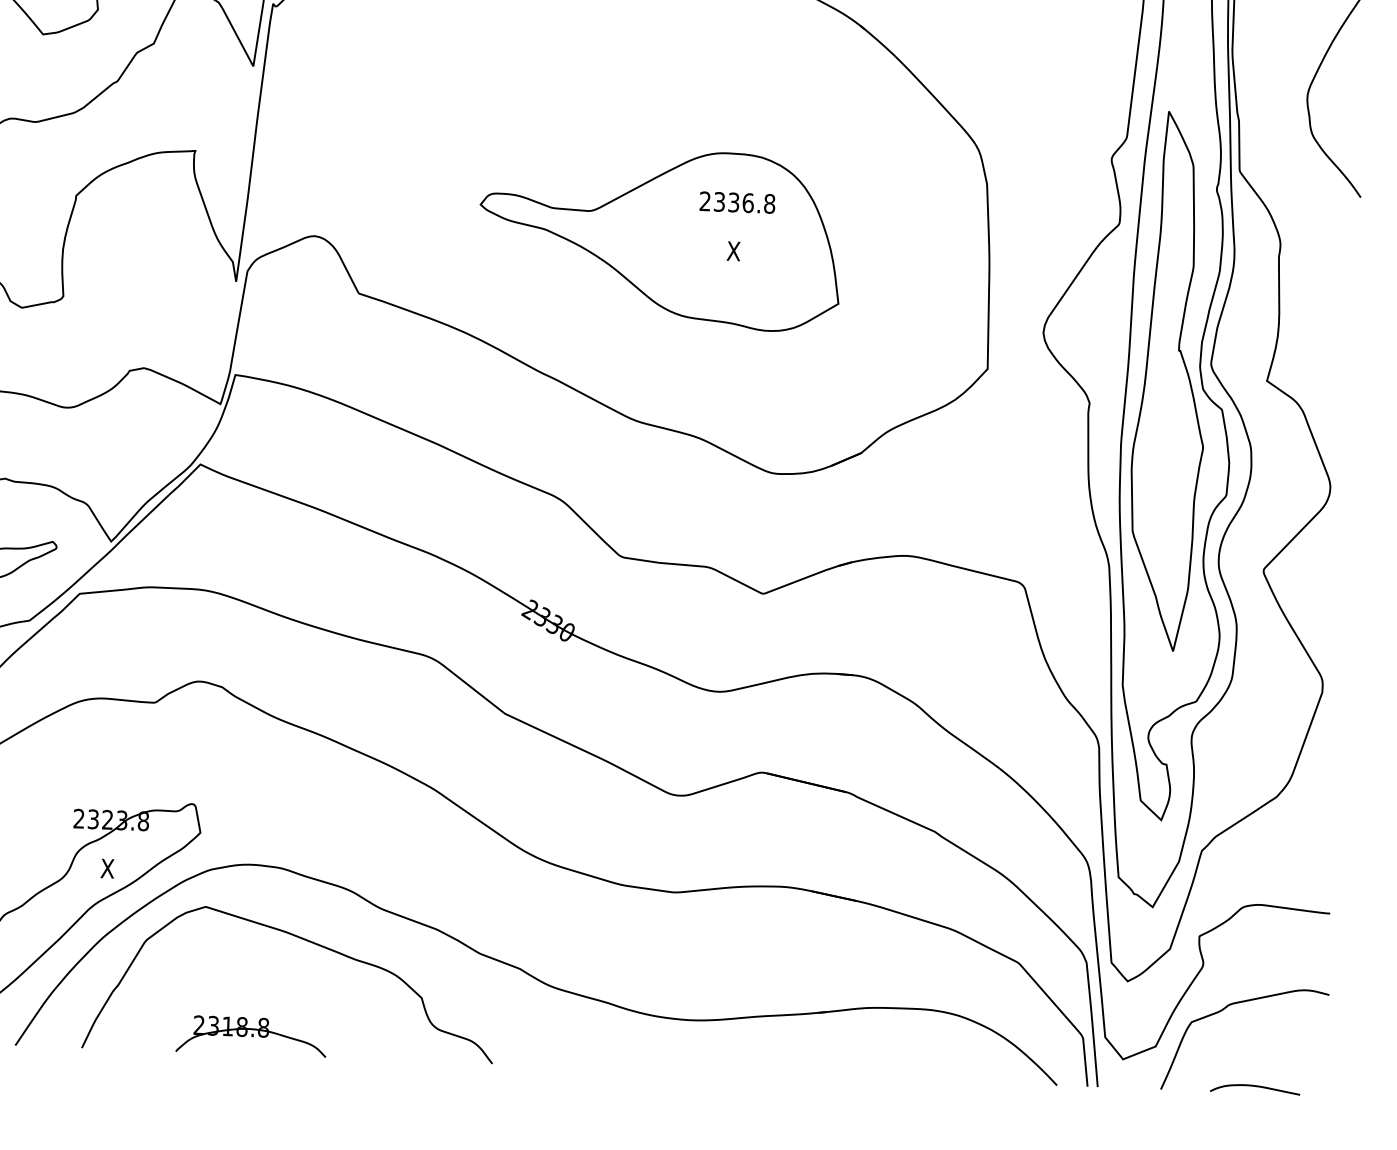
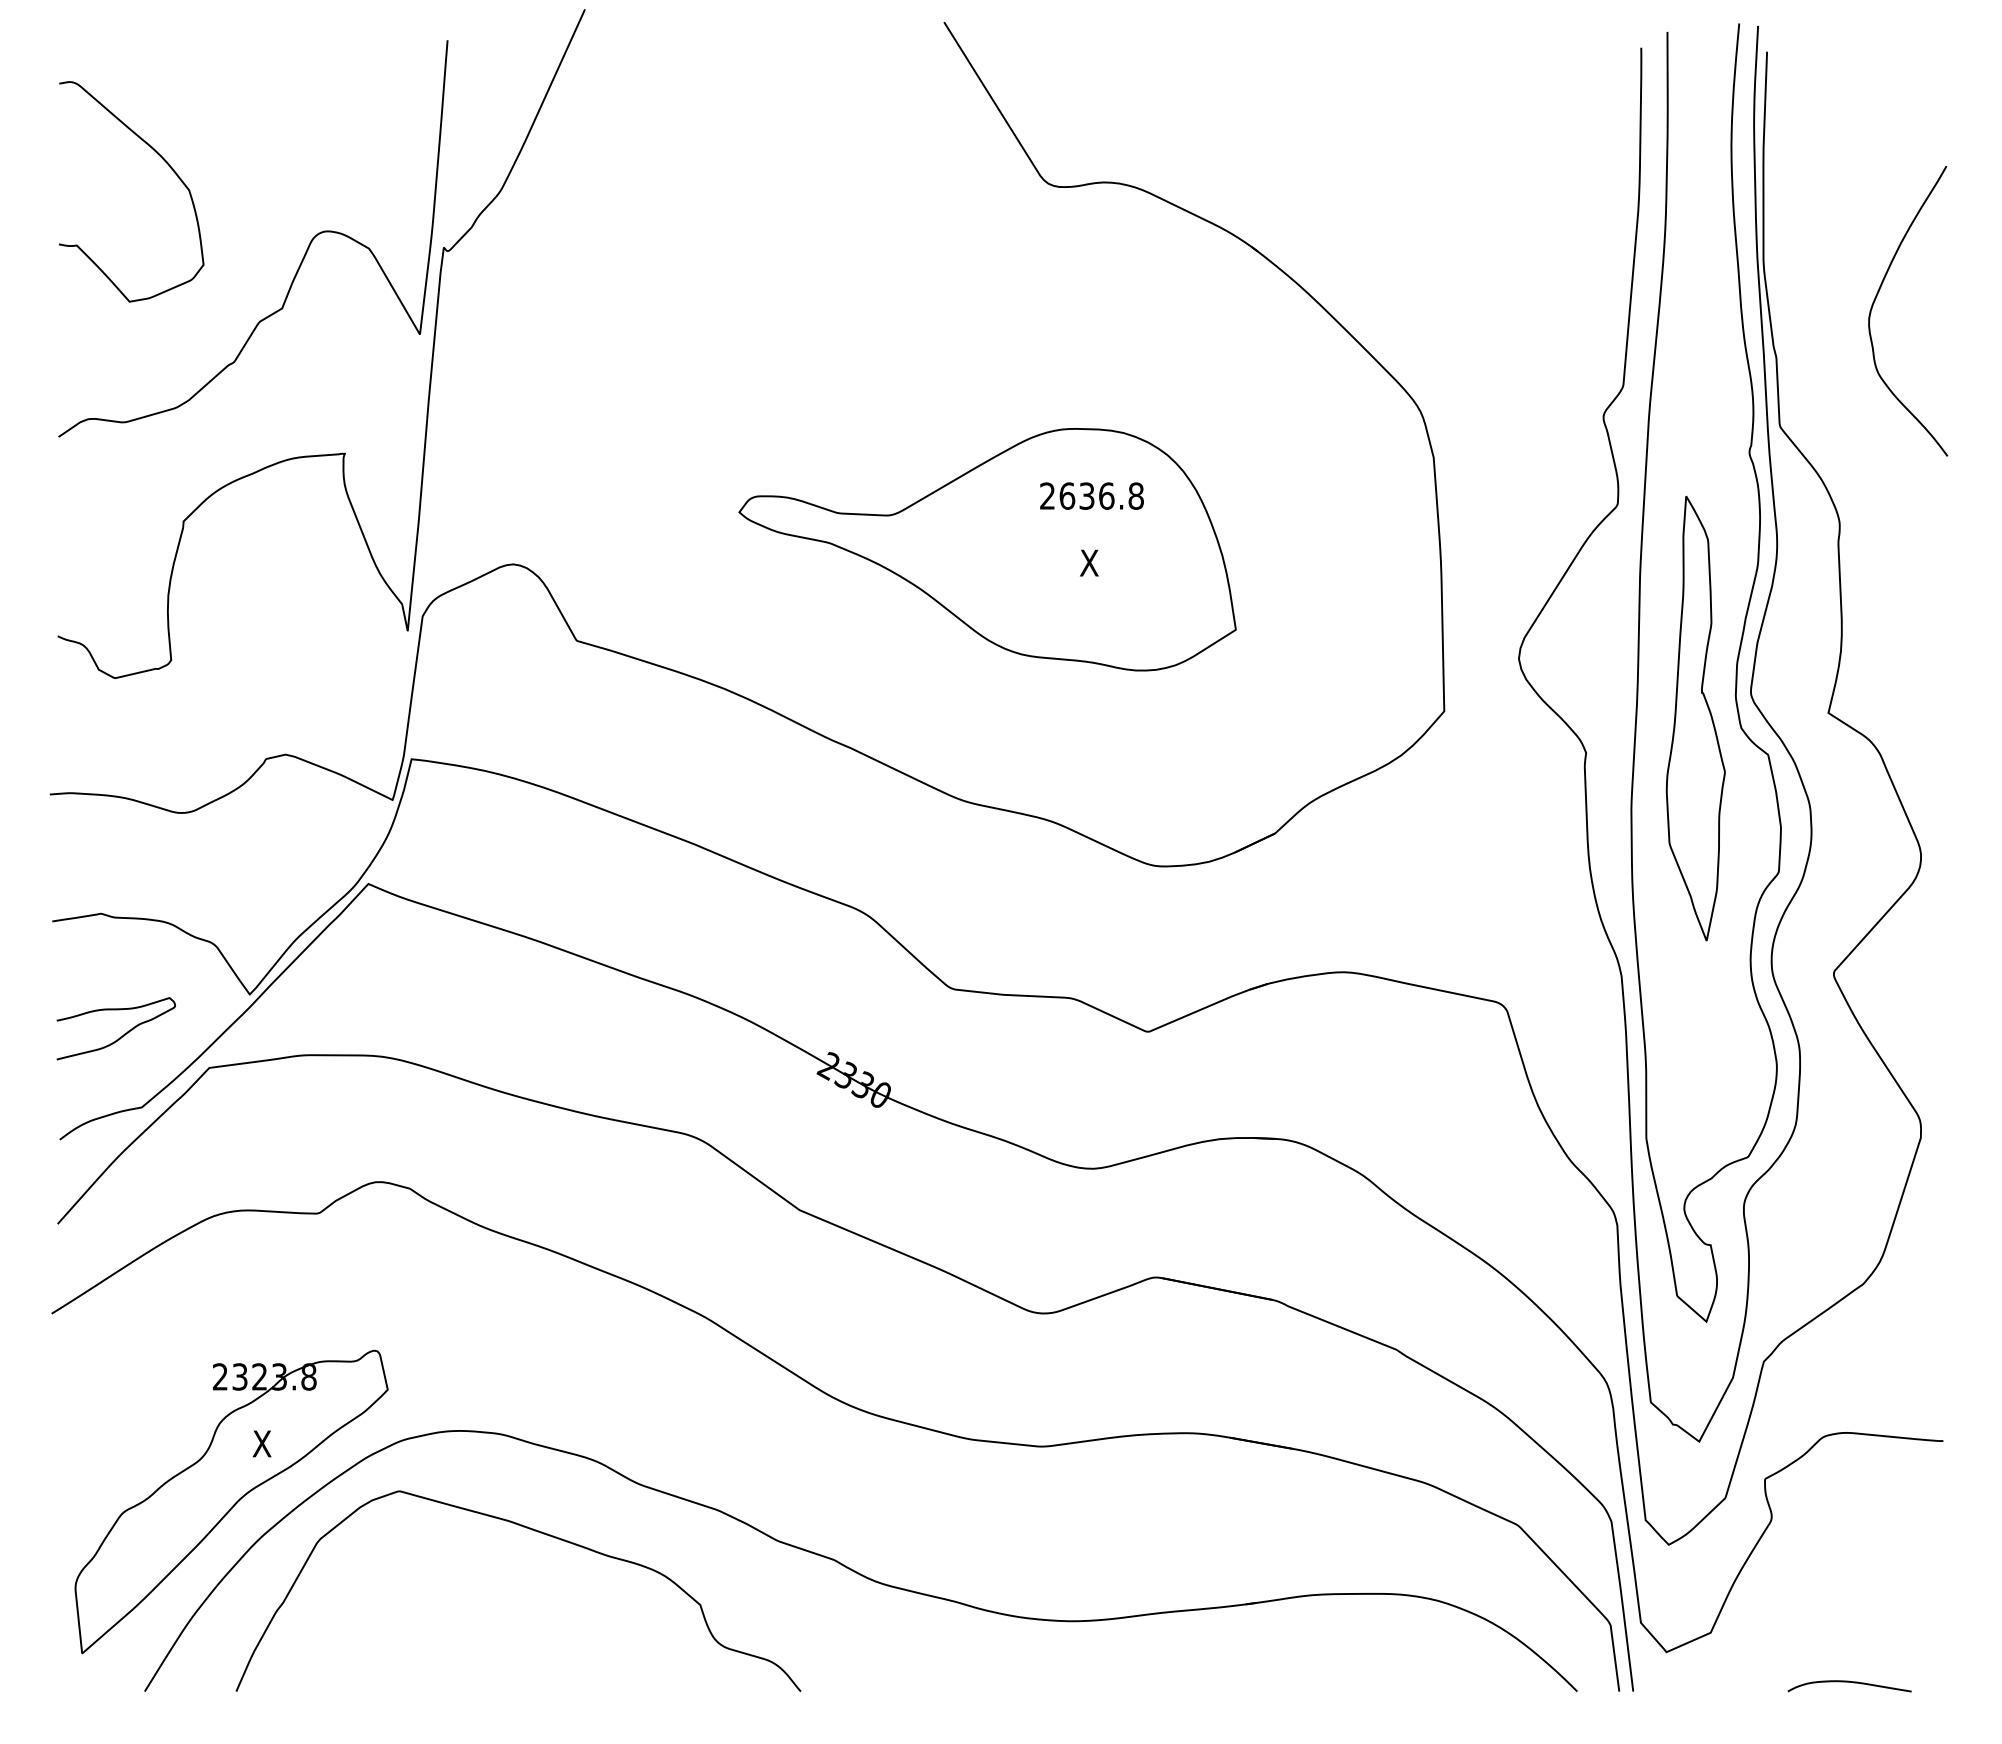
text: (719, 201) -> (1067, 495), 2336.8 -> 2636.8
part: (1170, 381) -> (1695, 718), size x0.6
curve: (1225, 1008) -> (1804, 1577), removed
part: (251, 1035) -> (468, 1665), removed

